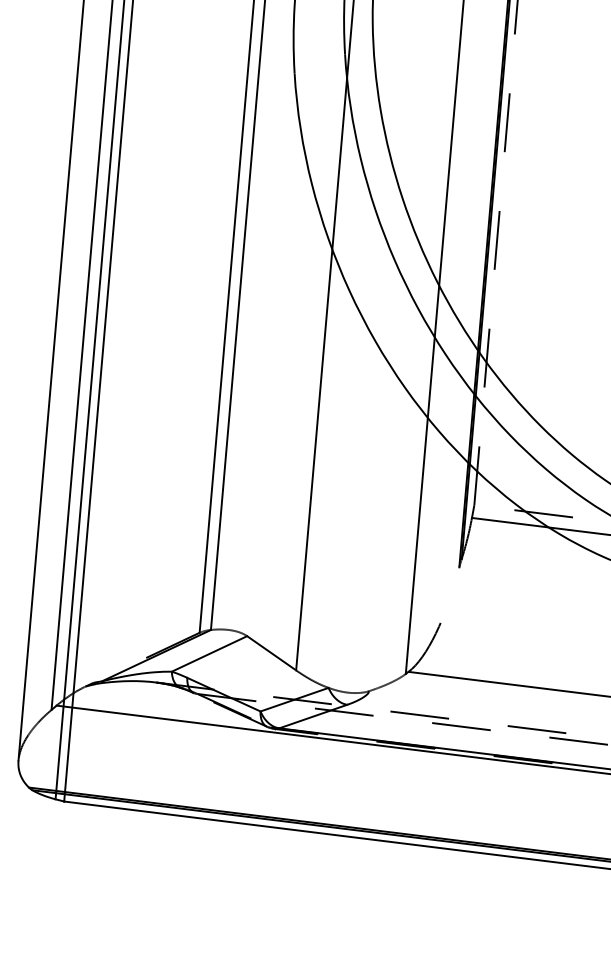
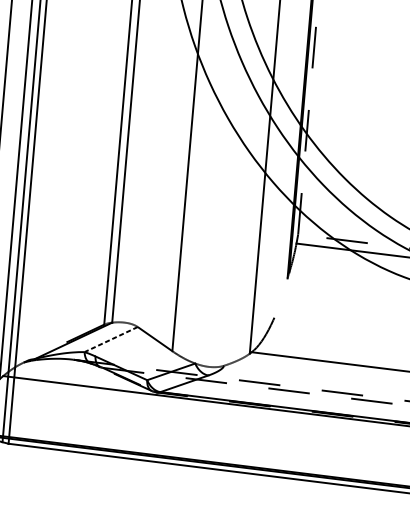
line: (209, 653) -> (111, 339), solid -> dashed

